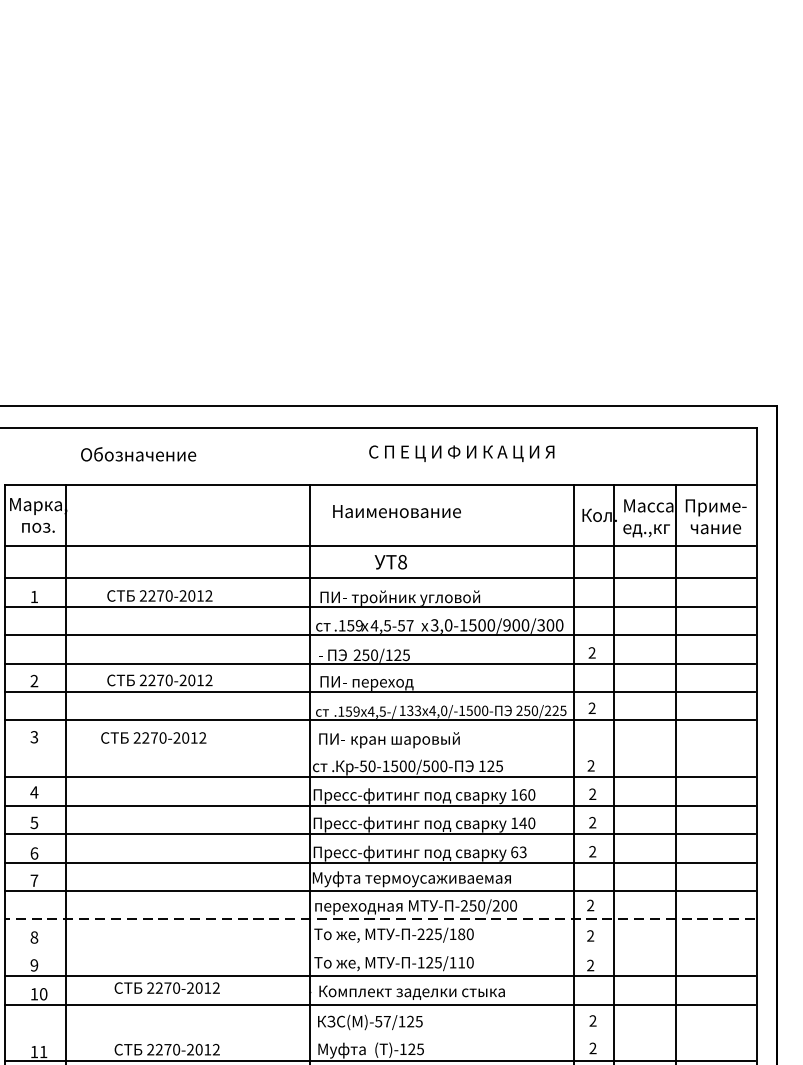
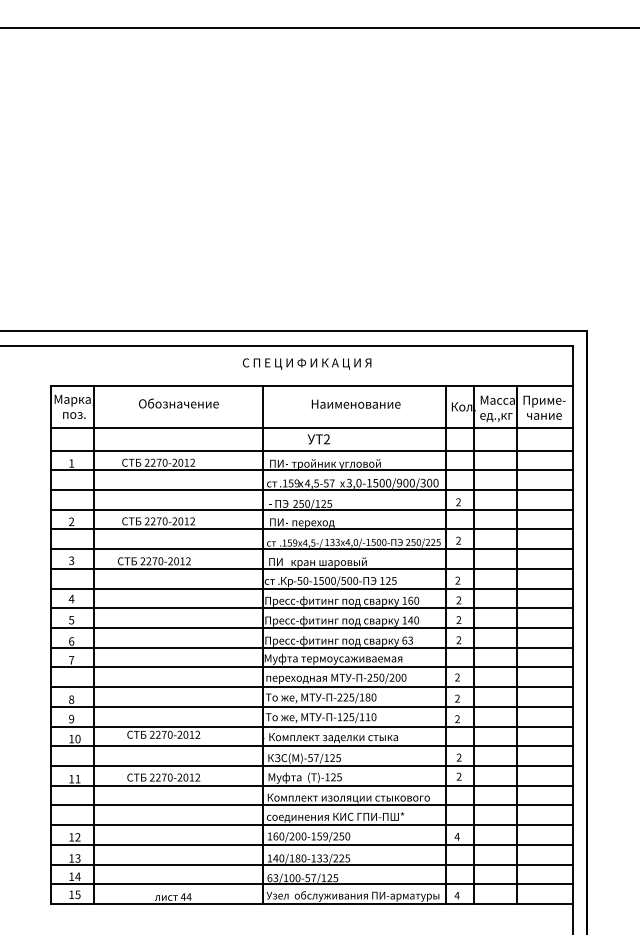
text: (462, 452) -> (307, 363), moved
text: (138, 454) -> (178, 403), moved
text: (396, 510) -> (355, 403), moved
text: (403, 562) -> (327, 439), 8 -> 2
line: (380, 748) -> (311, 568), added
line: (378, 919) -> (310, 687), dashed -> solid
line: (380, 947) -> (311, 706), added
line: (380, 1033) -> (311, 766), added

